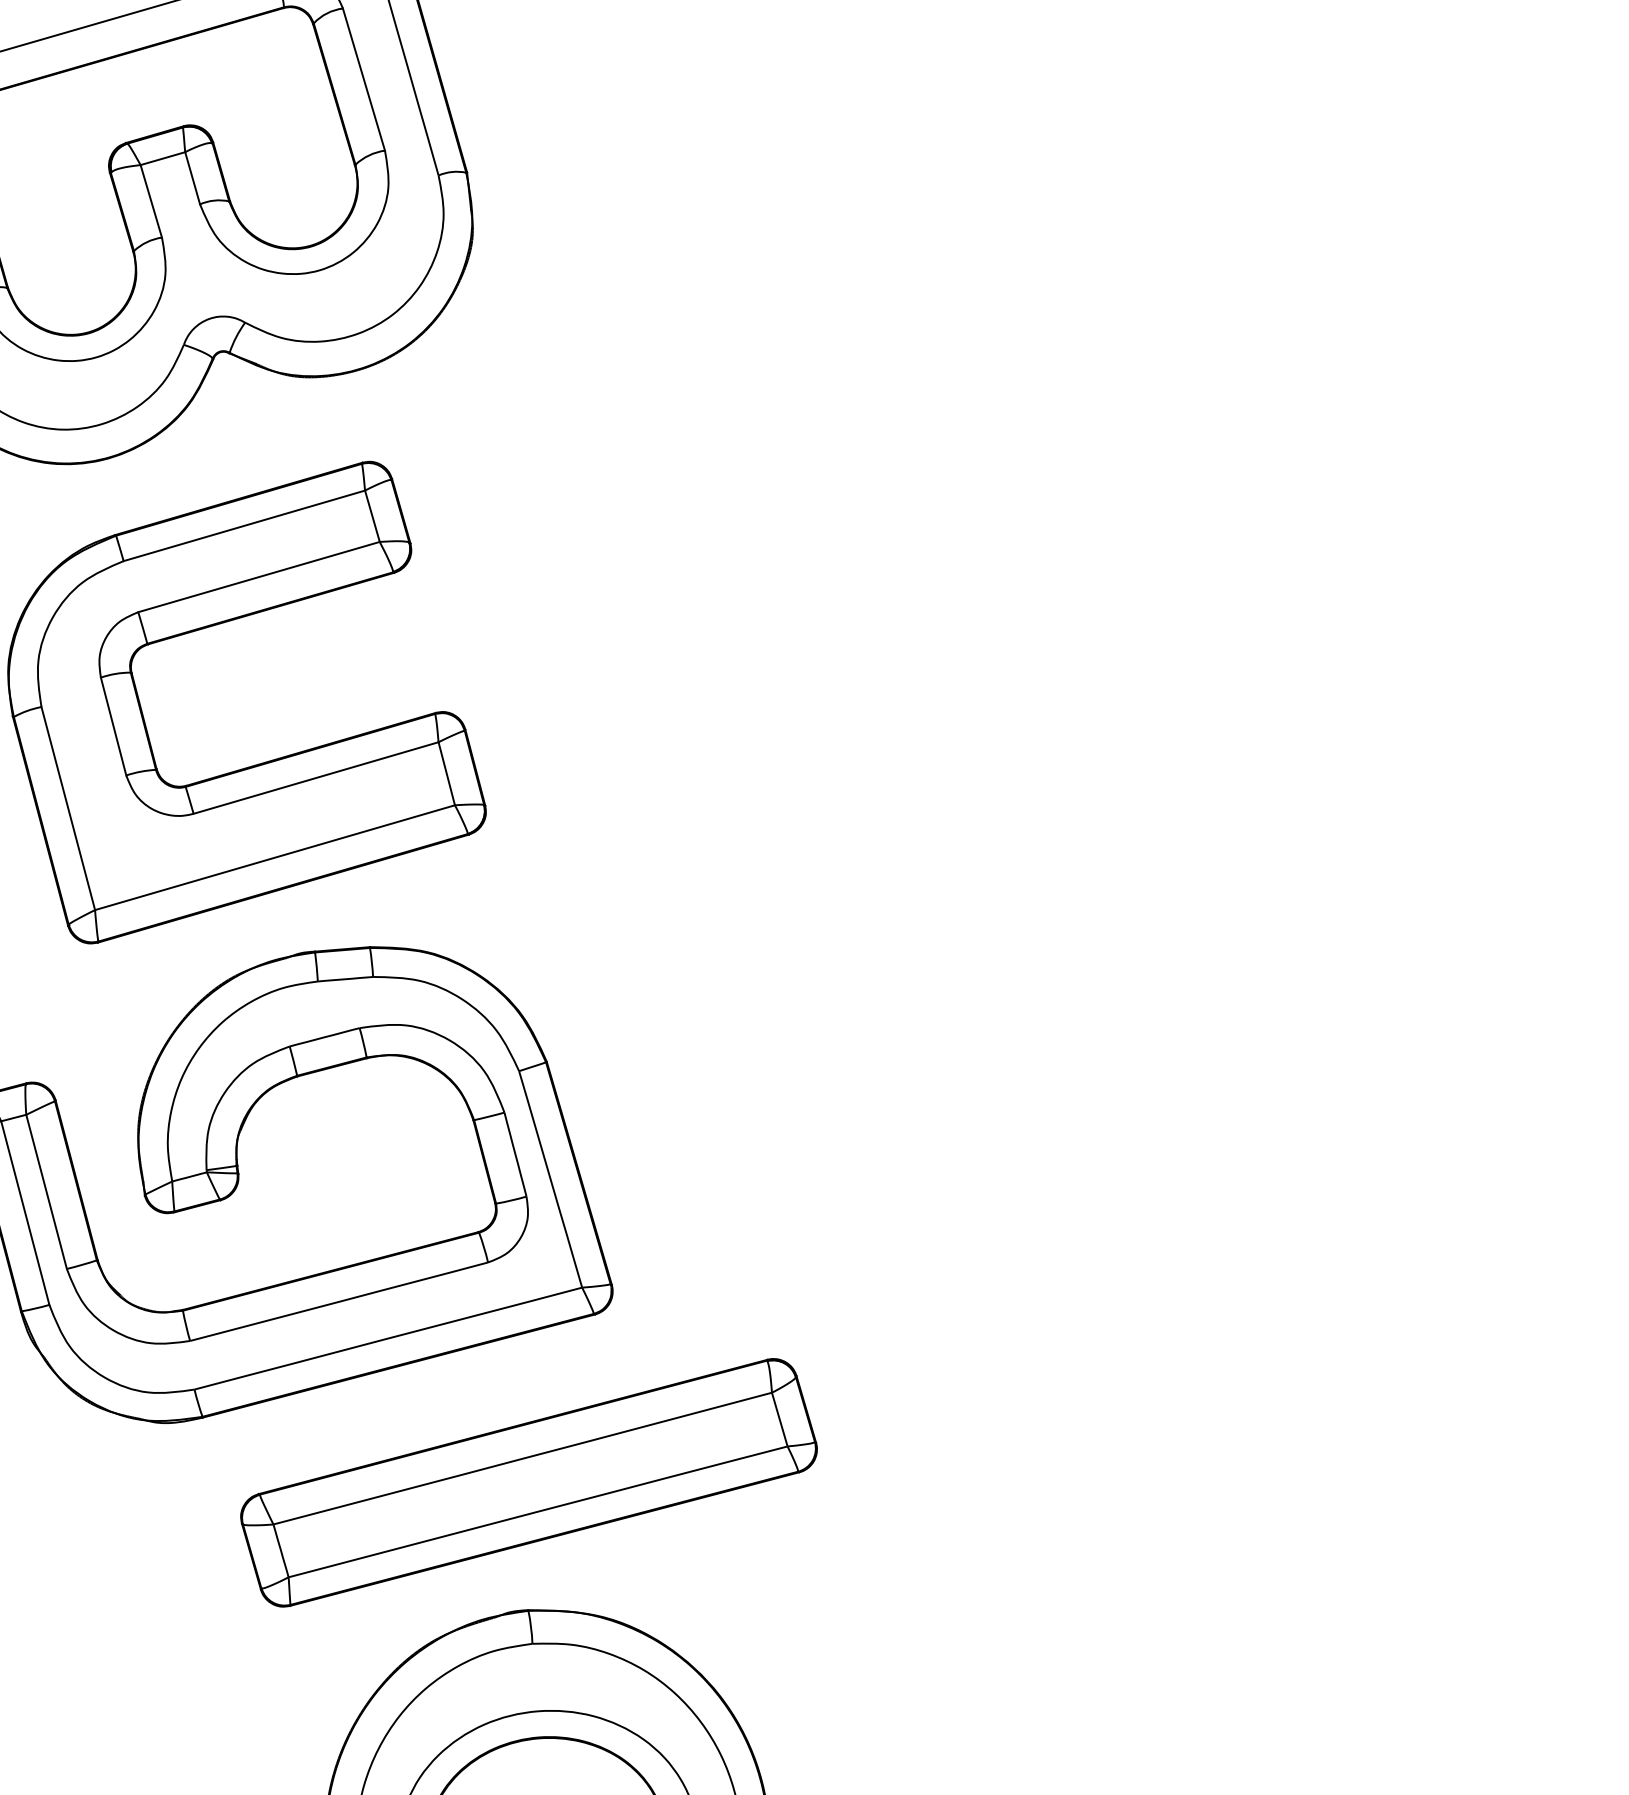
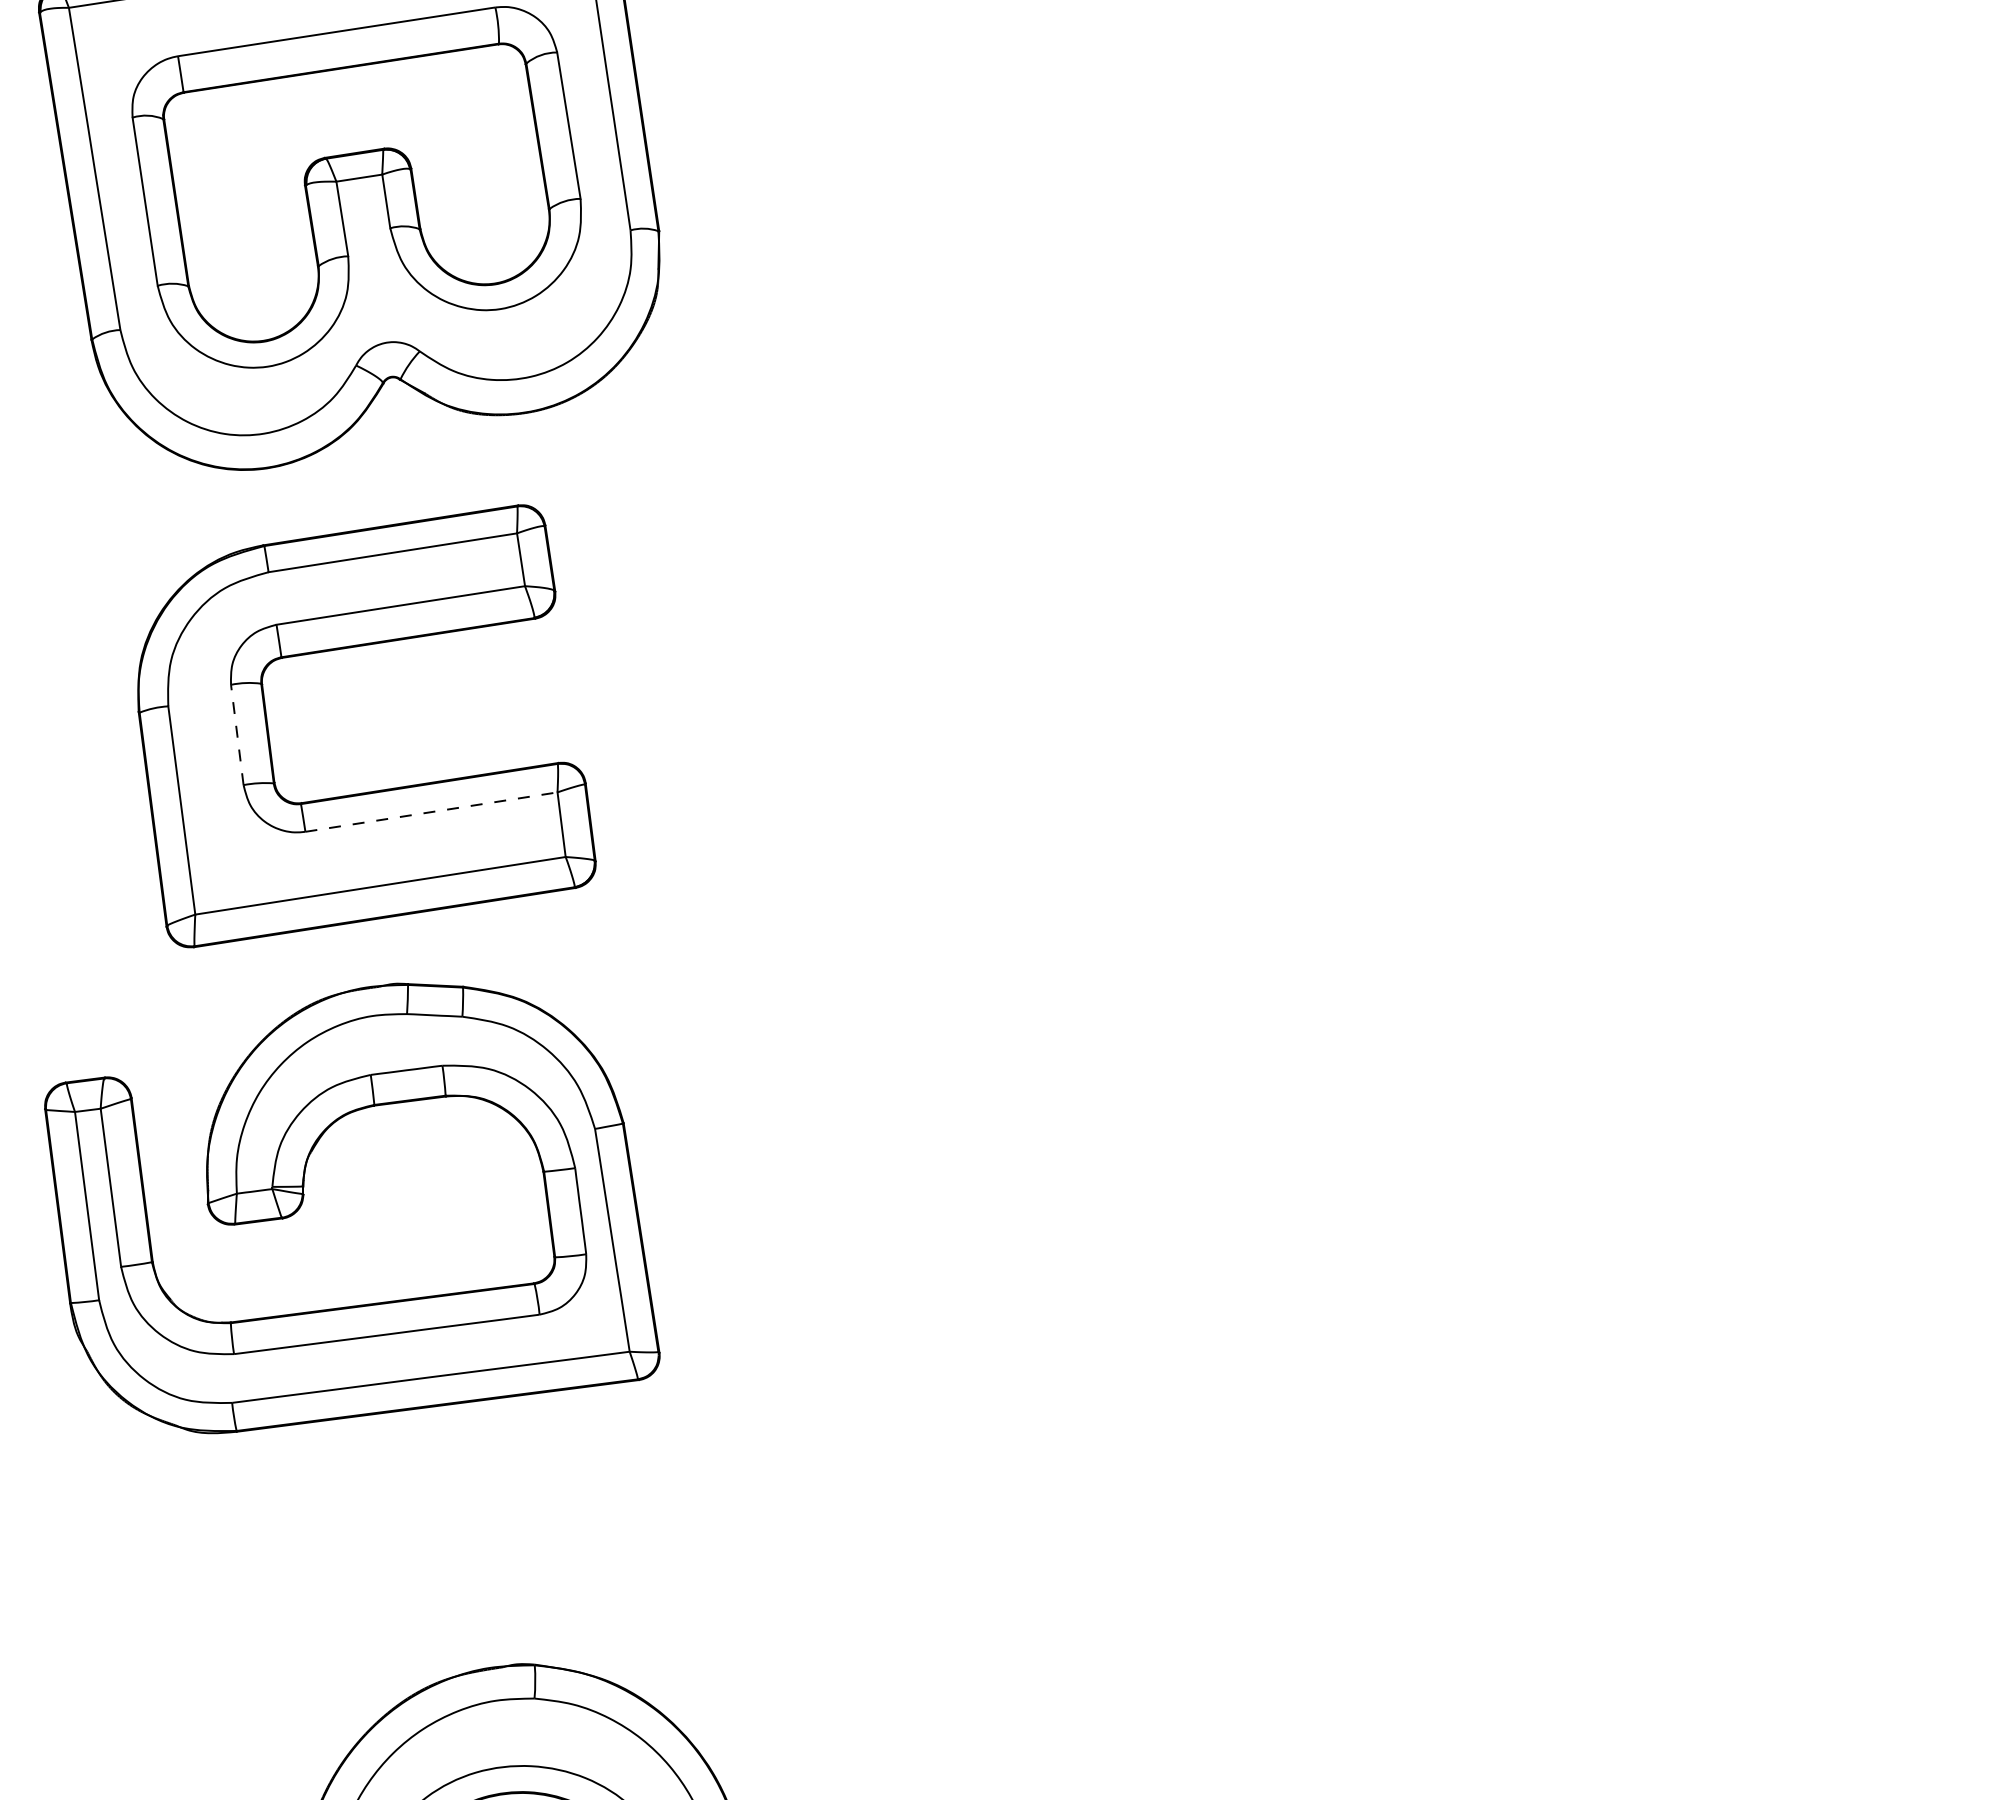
line: (113, 726) -> (237, 734), solid -> dashed
line: (316, 778) -> (431, 812), solid -> dashed
part: (528, 1482) -> (551, 1538), removed

